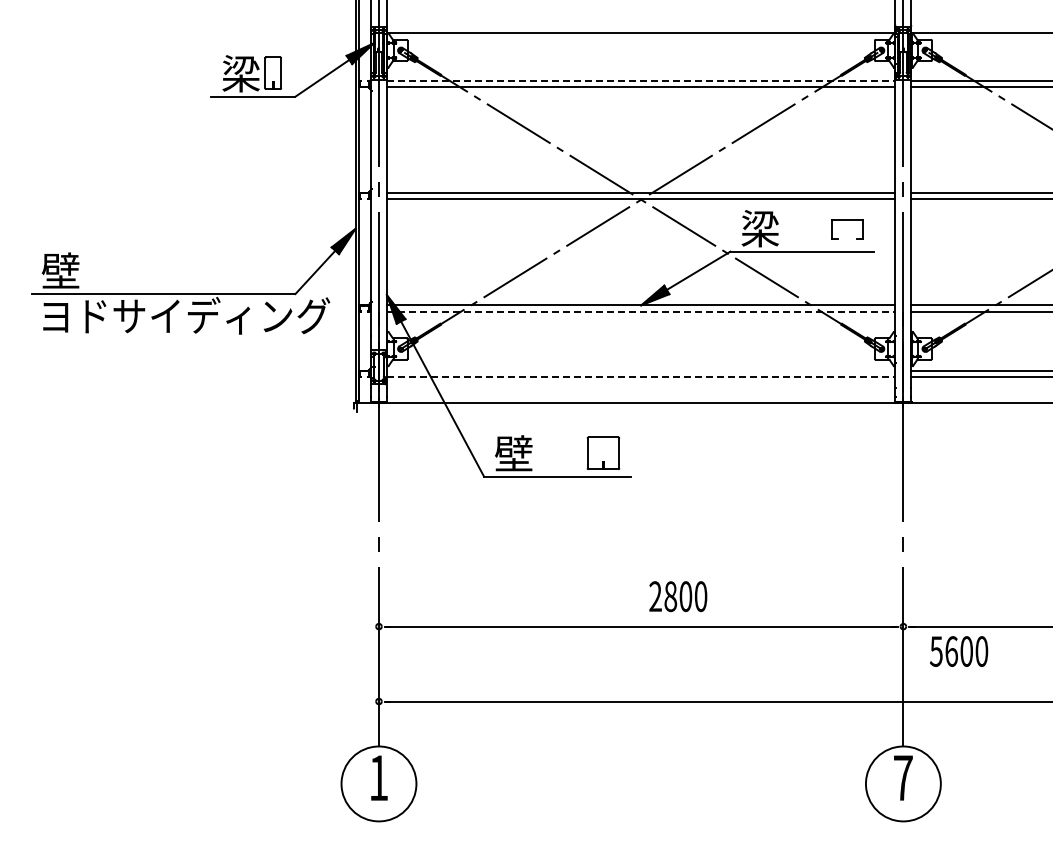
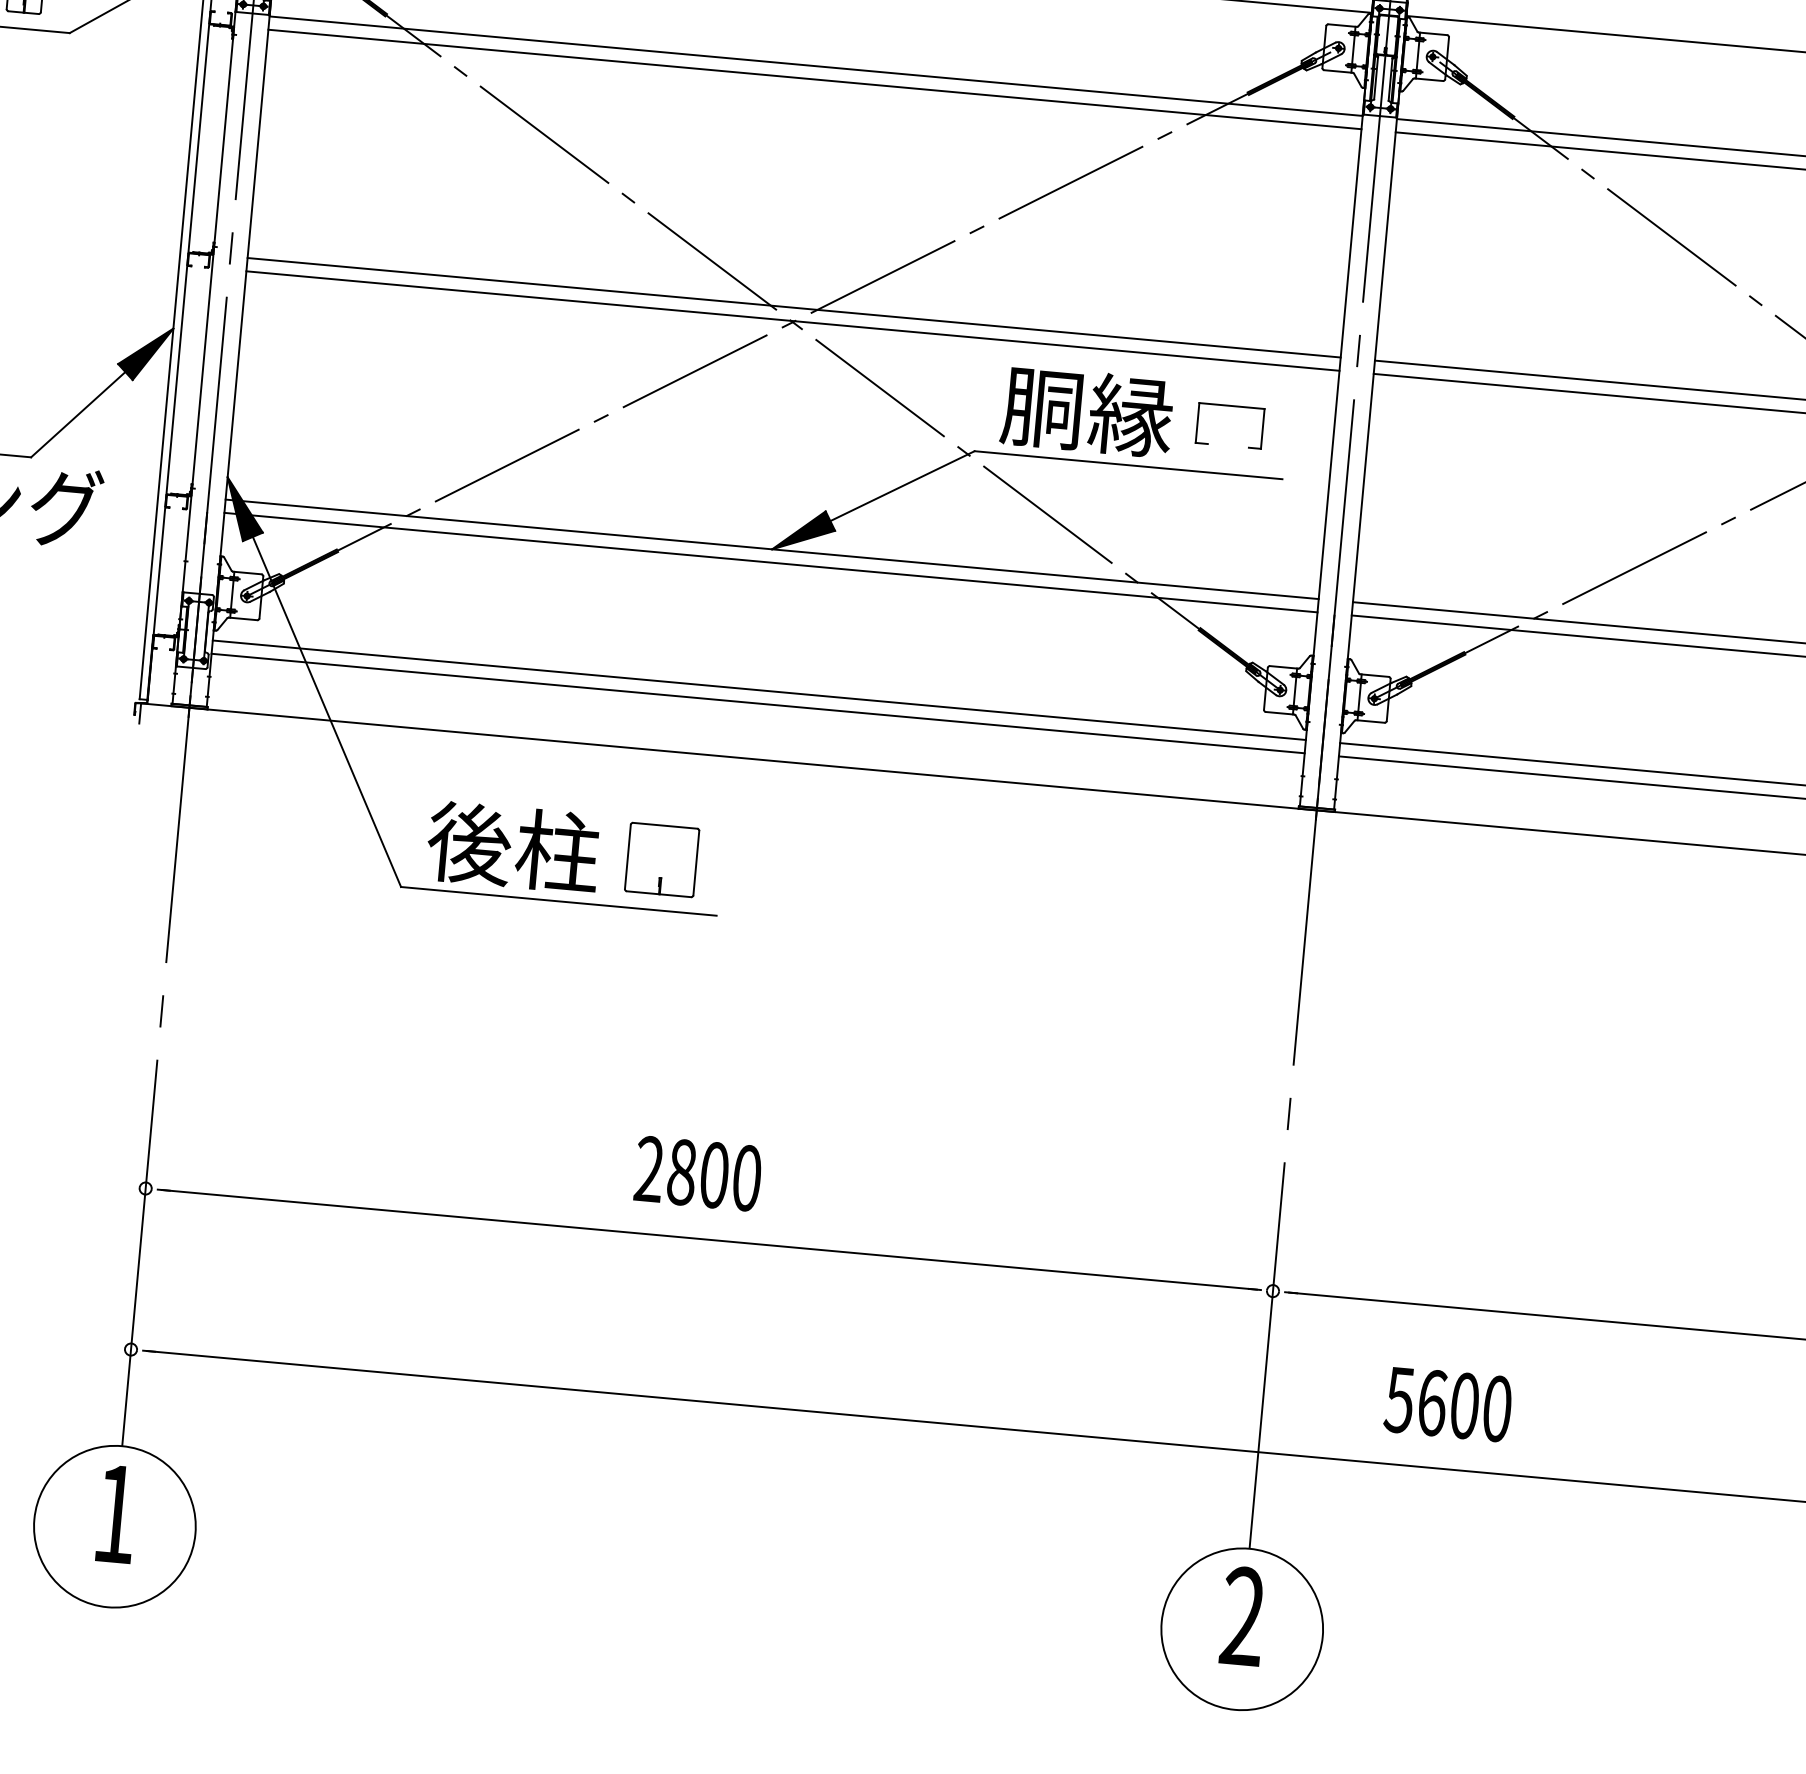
line: (641, 80) -> (816, 65), dashed -> solid
text: (780, 228) -> (1086, 411), 梁 -> 胴縁
line: (641, 311) -> (771, 562), dashed -> solid
line: (640, 370) -> (757, 689), added
line: (641, 377) -> (758, 704), dashed -> solid
text: (533, 453) -> (511, 846), 壁 -> 後柱
text: (678, 596) -> (698, 1173), moved
text: (959, 651) -> (1449, 1404), moved
text: (902, 777) -> (1241, 1615), 7 -> 2

